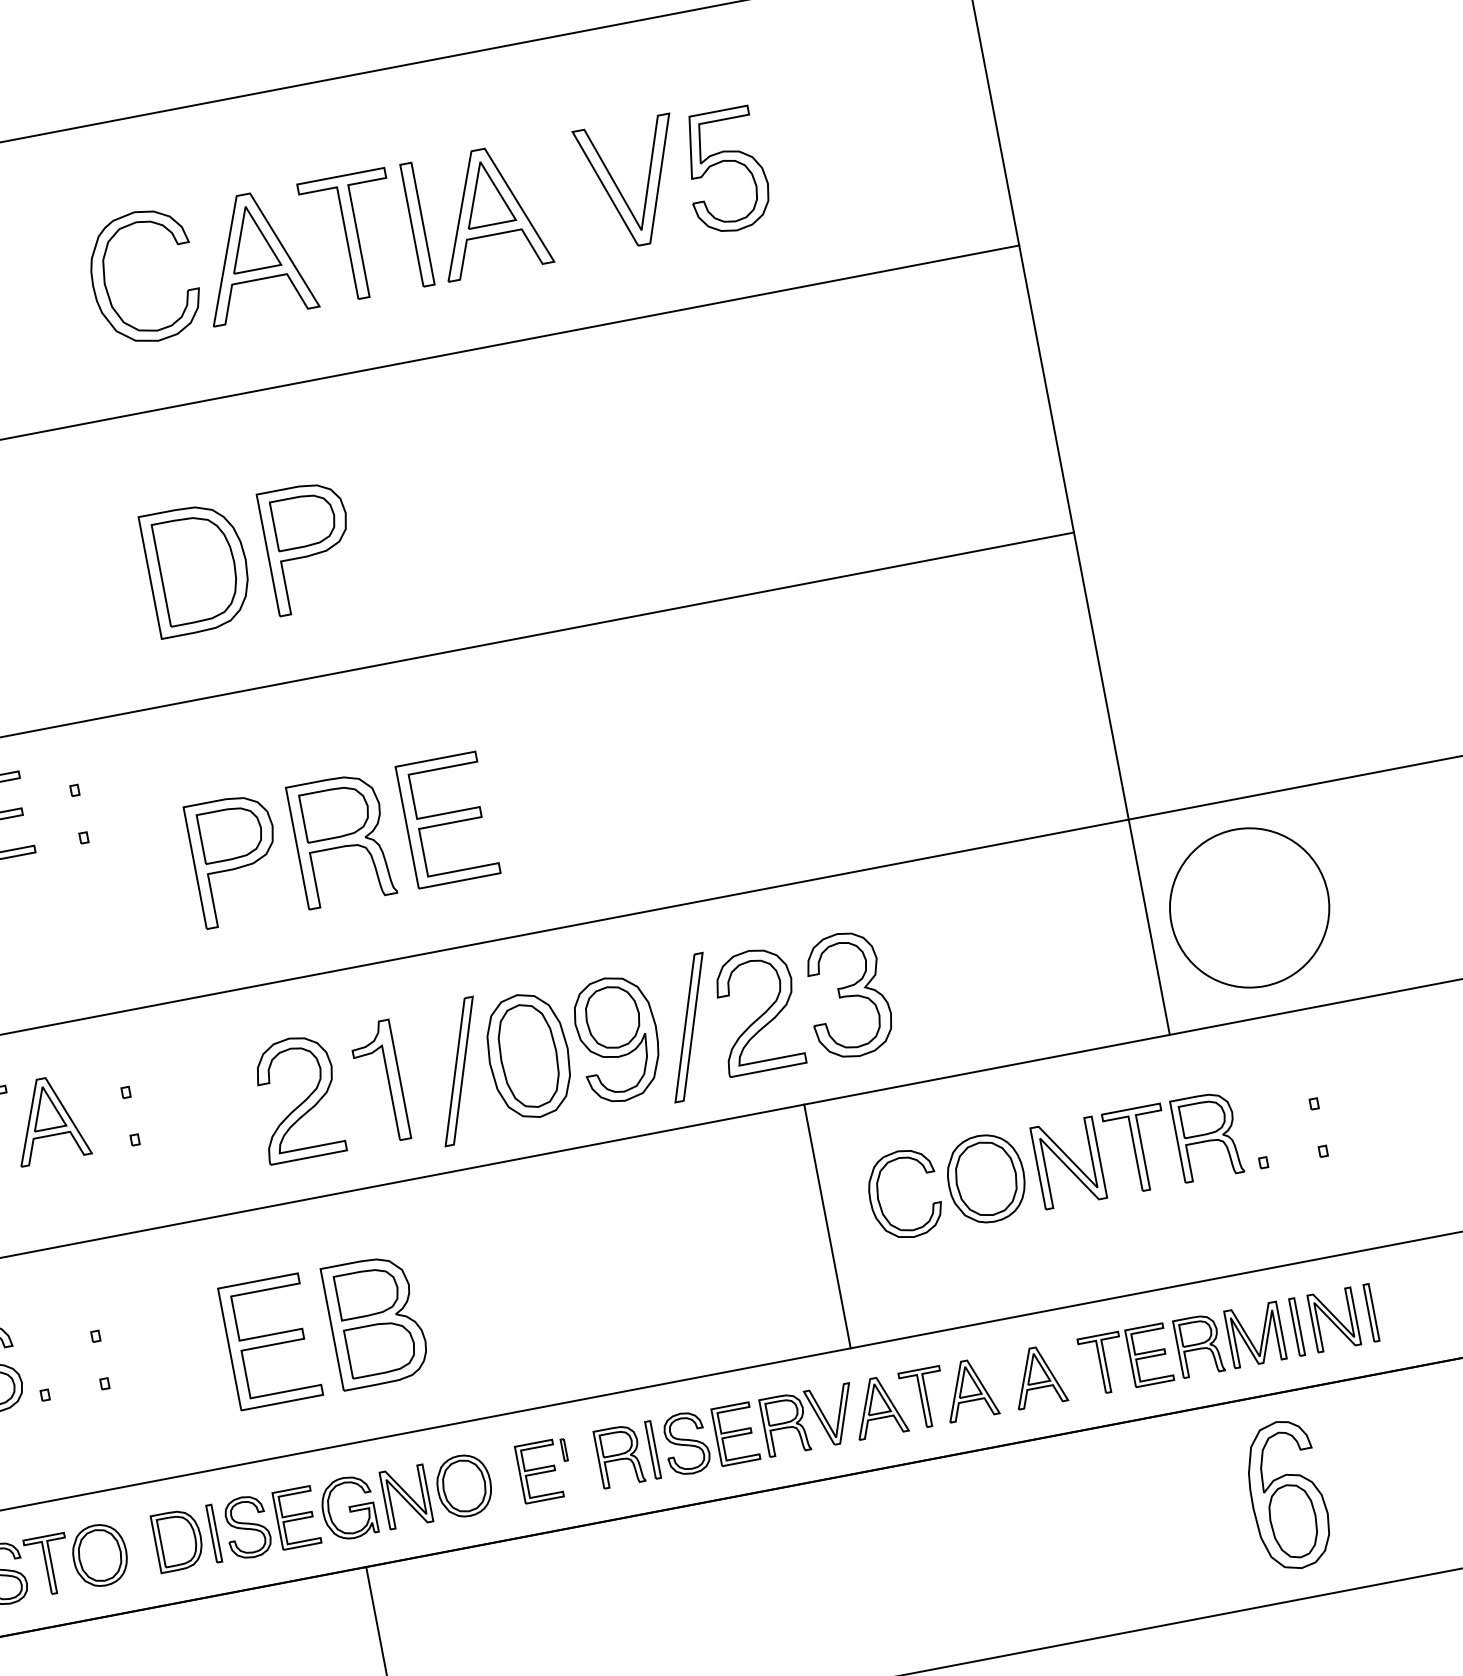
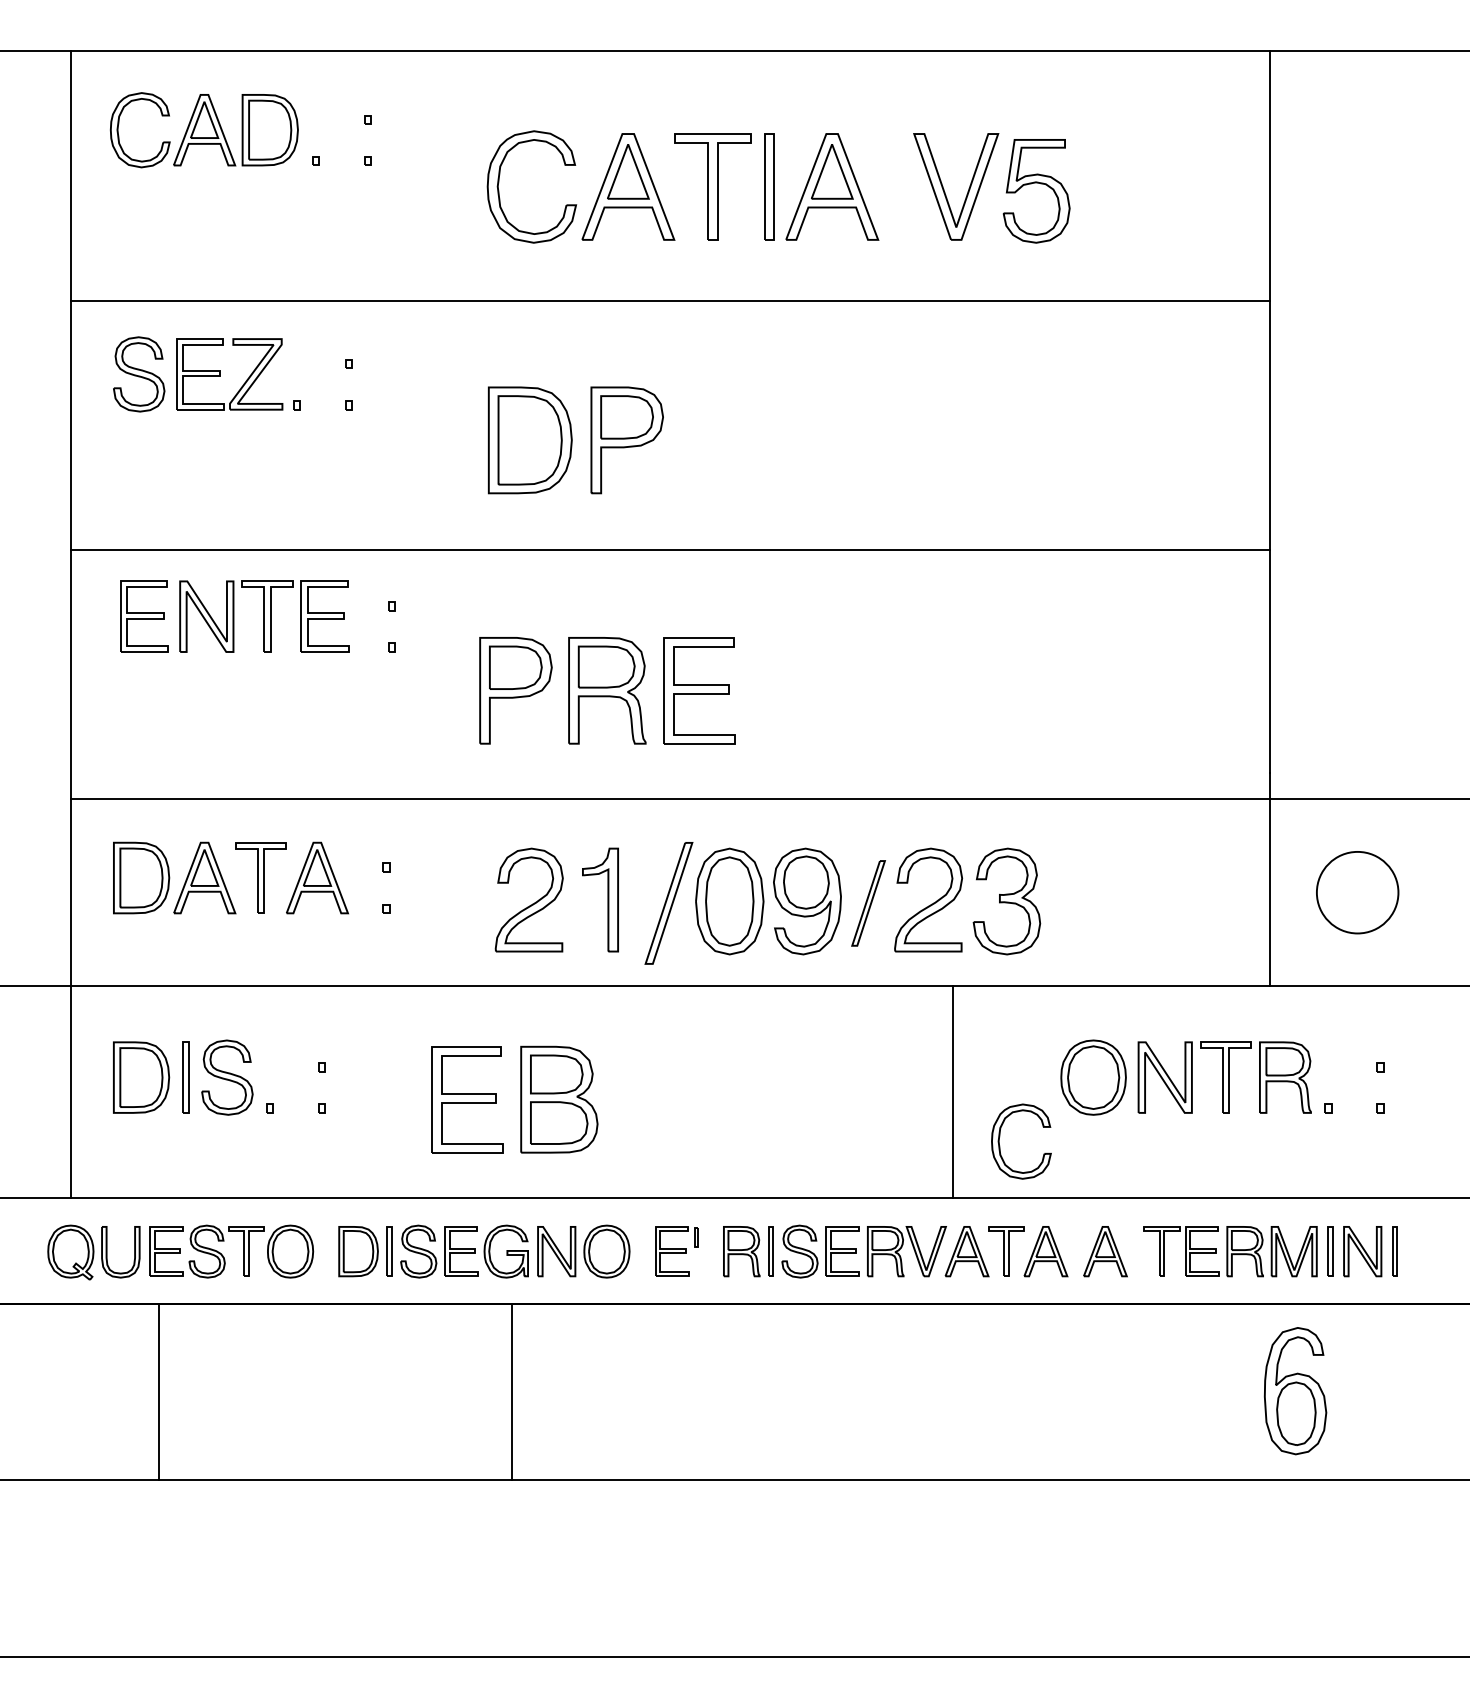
circle: (1249, 907) -> (1357, 892), size x0.6
part: (688, 1027) -> (868, 903), size x0.7
part: (881, 1203) -> (1000, 1145), moved

